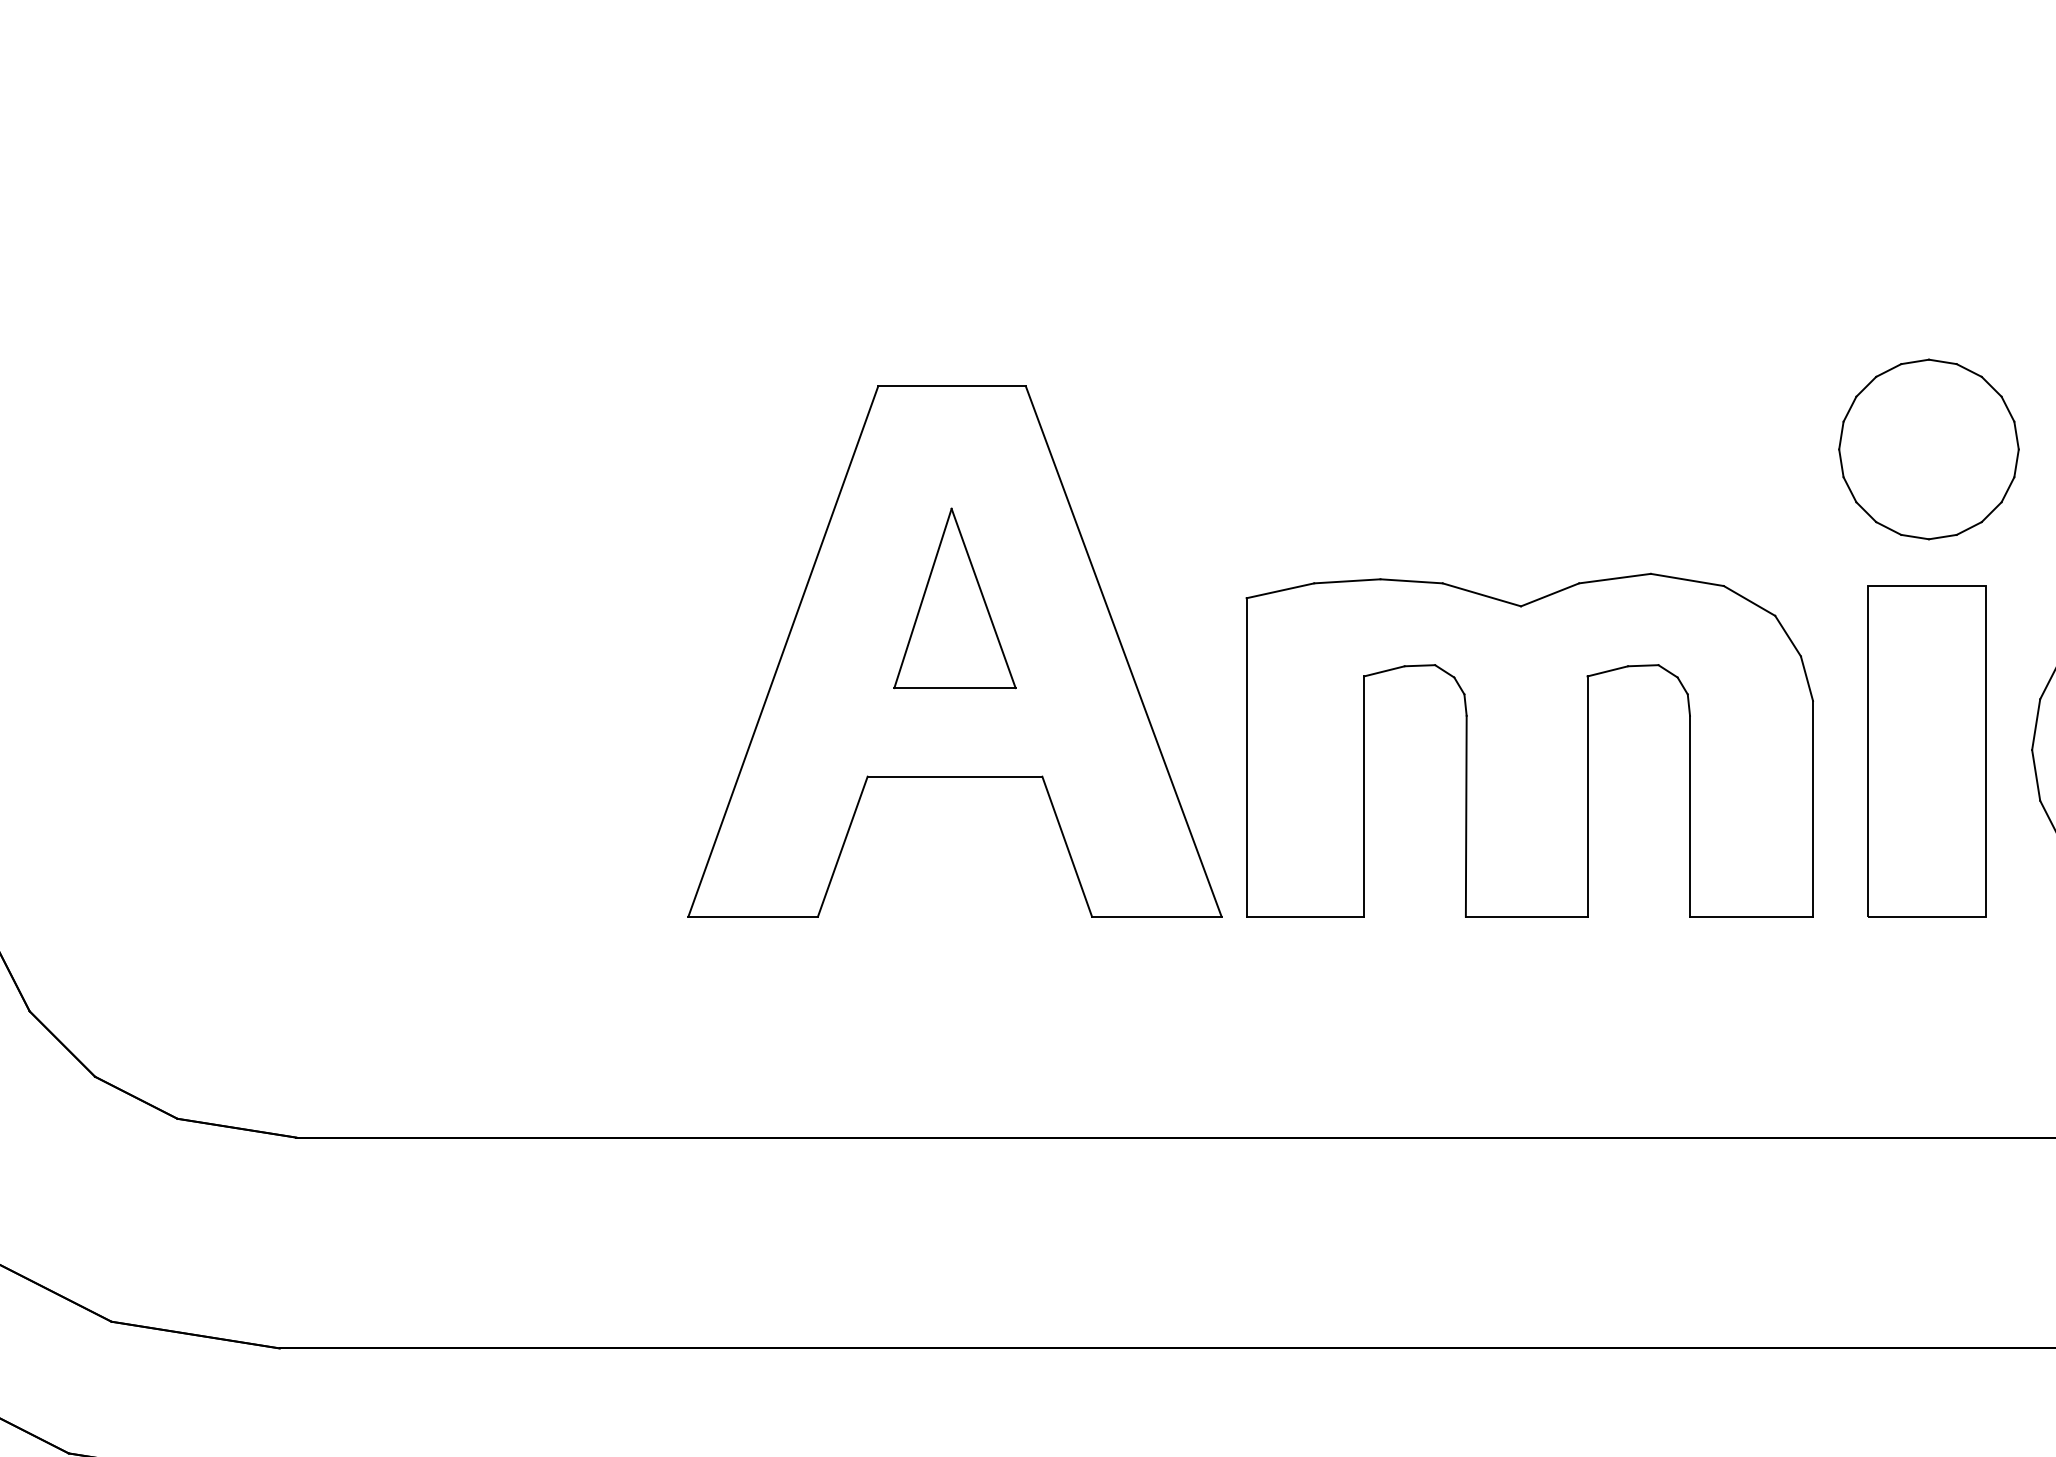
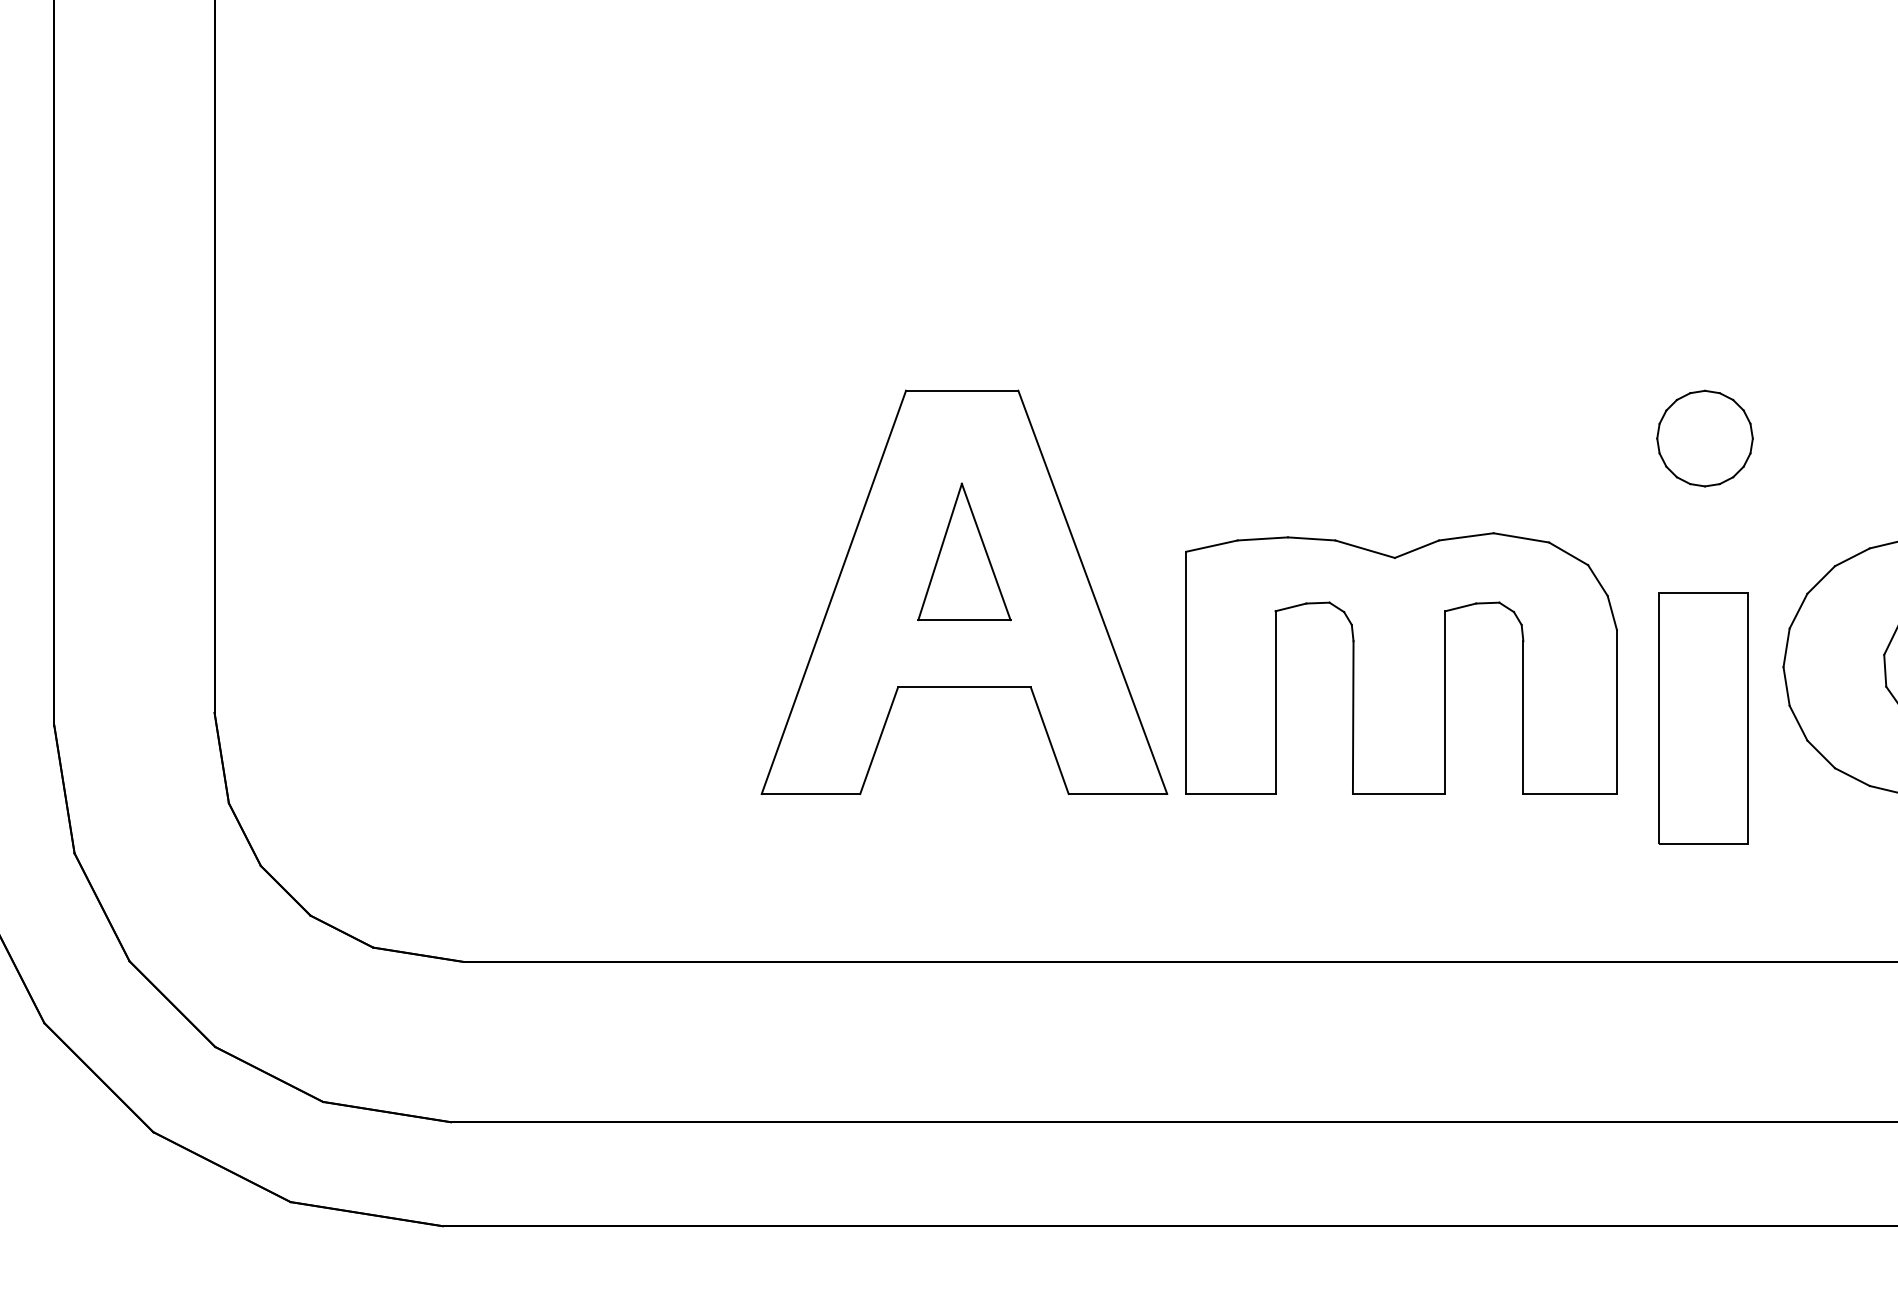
part: (1928, 449) -> (1704, 438), size x0.7
part: (1926, 751) -> (1703, 718), moved

